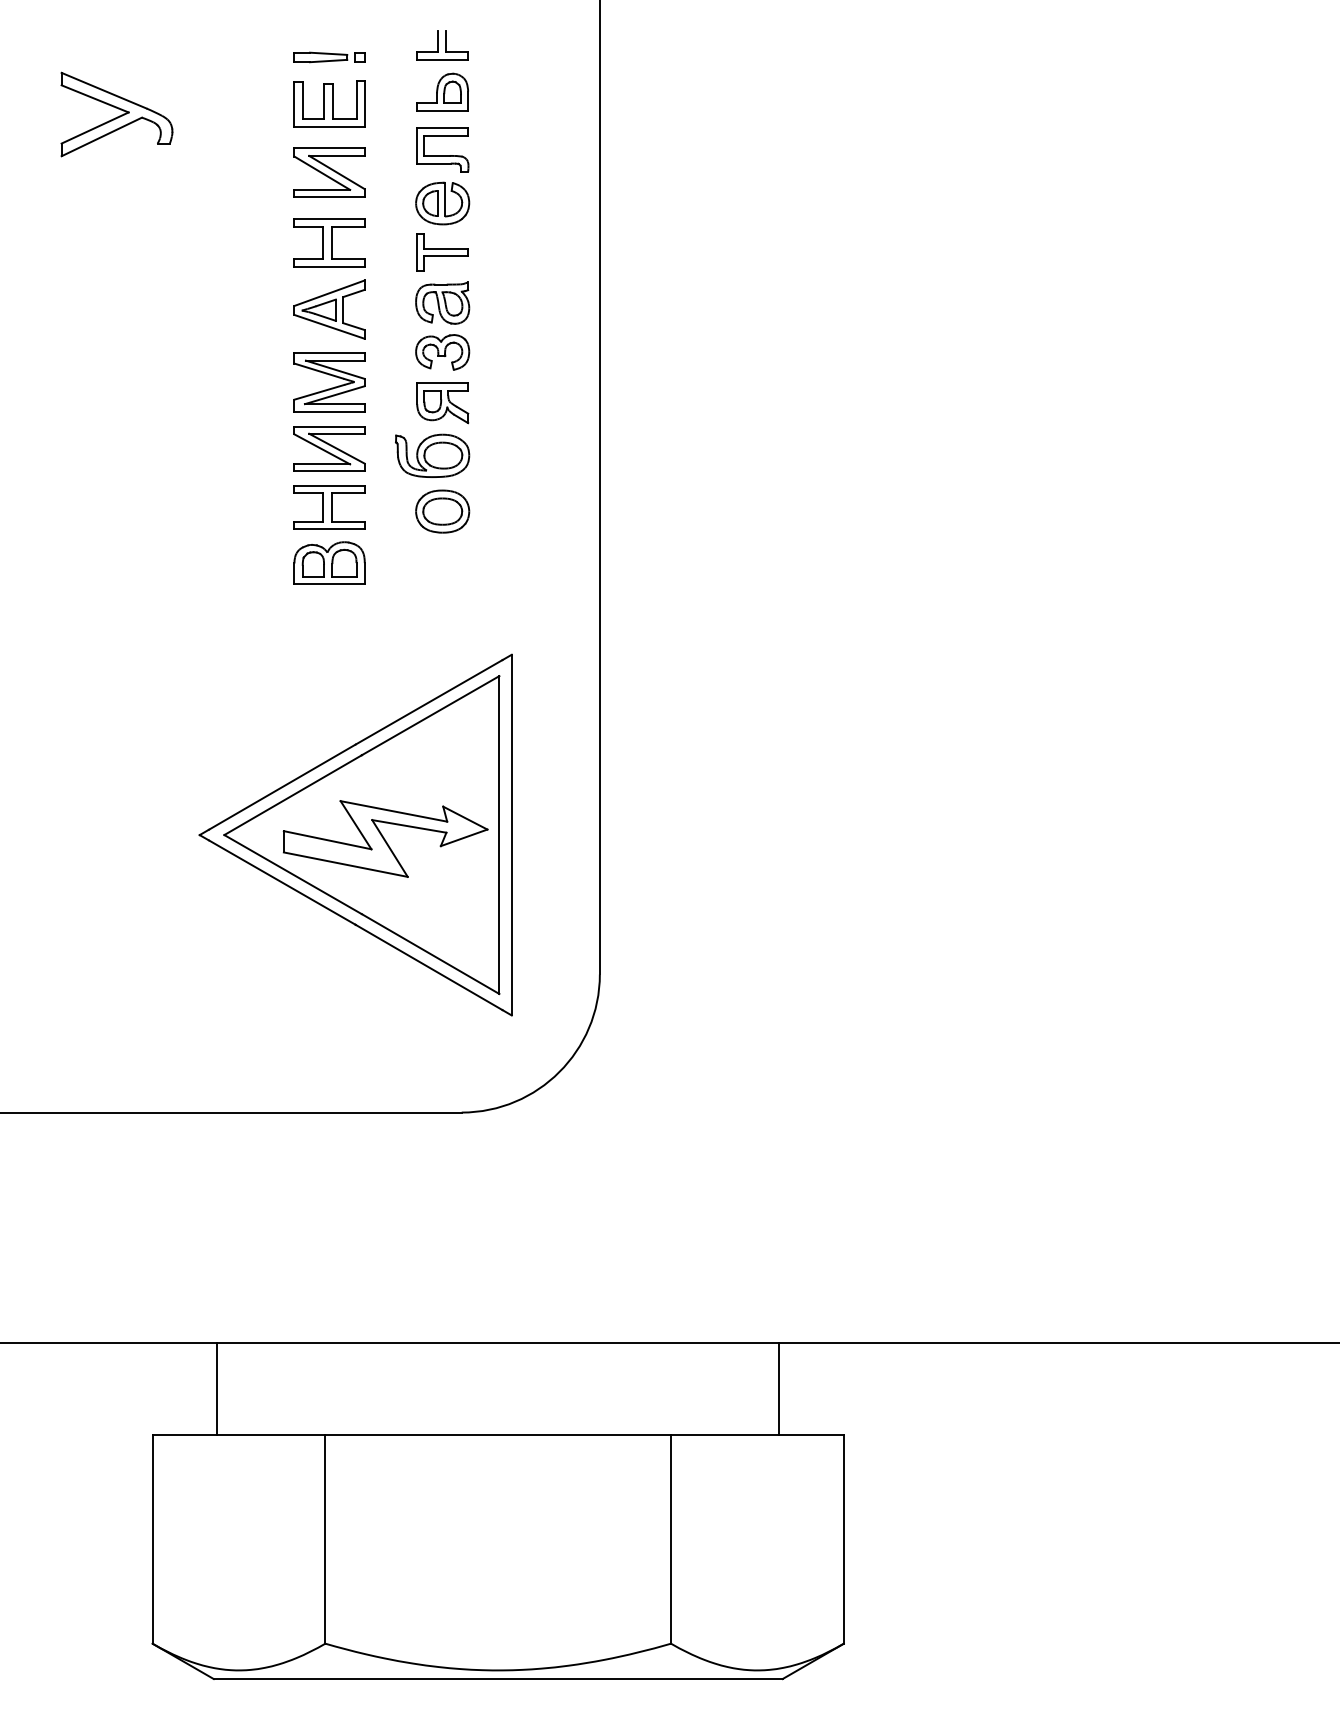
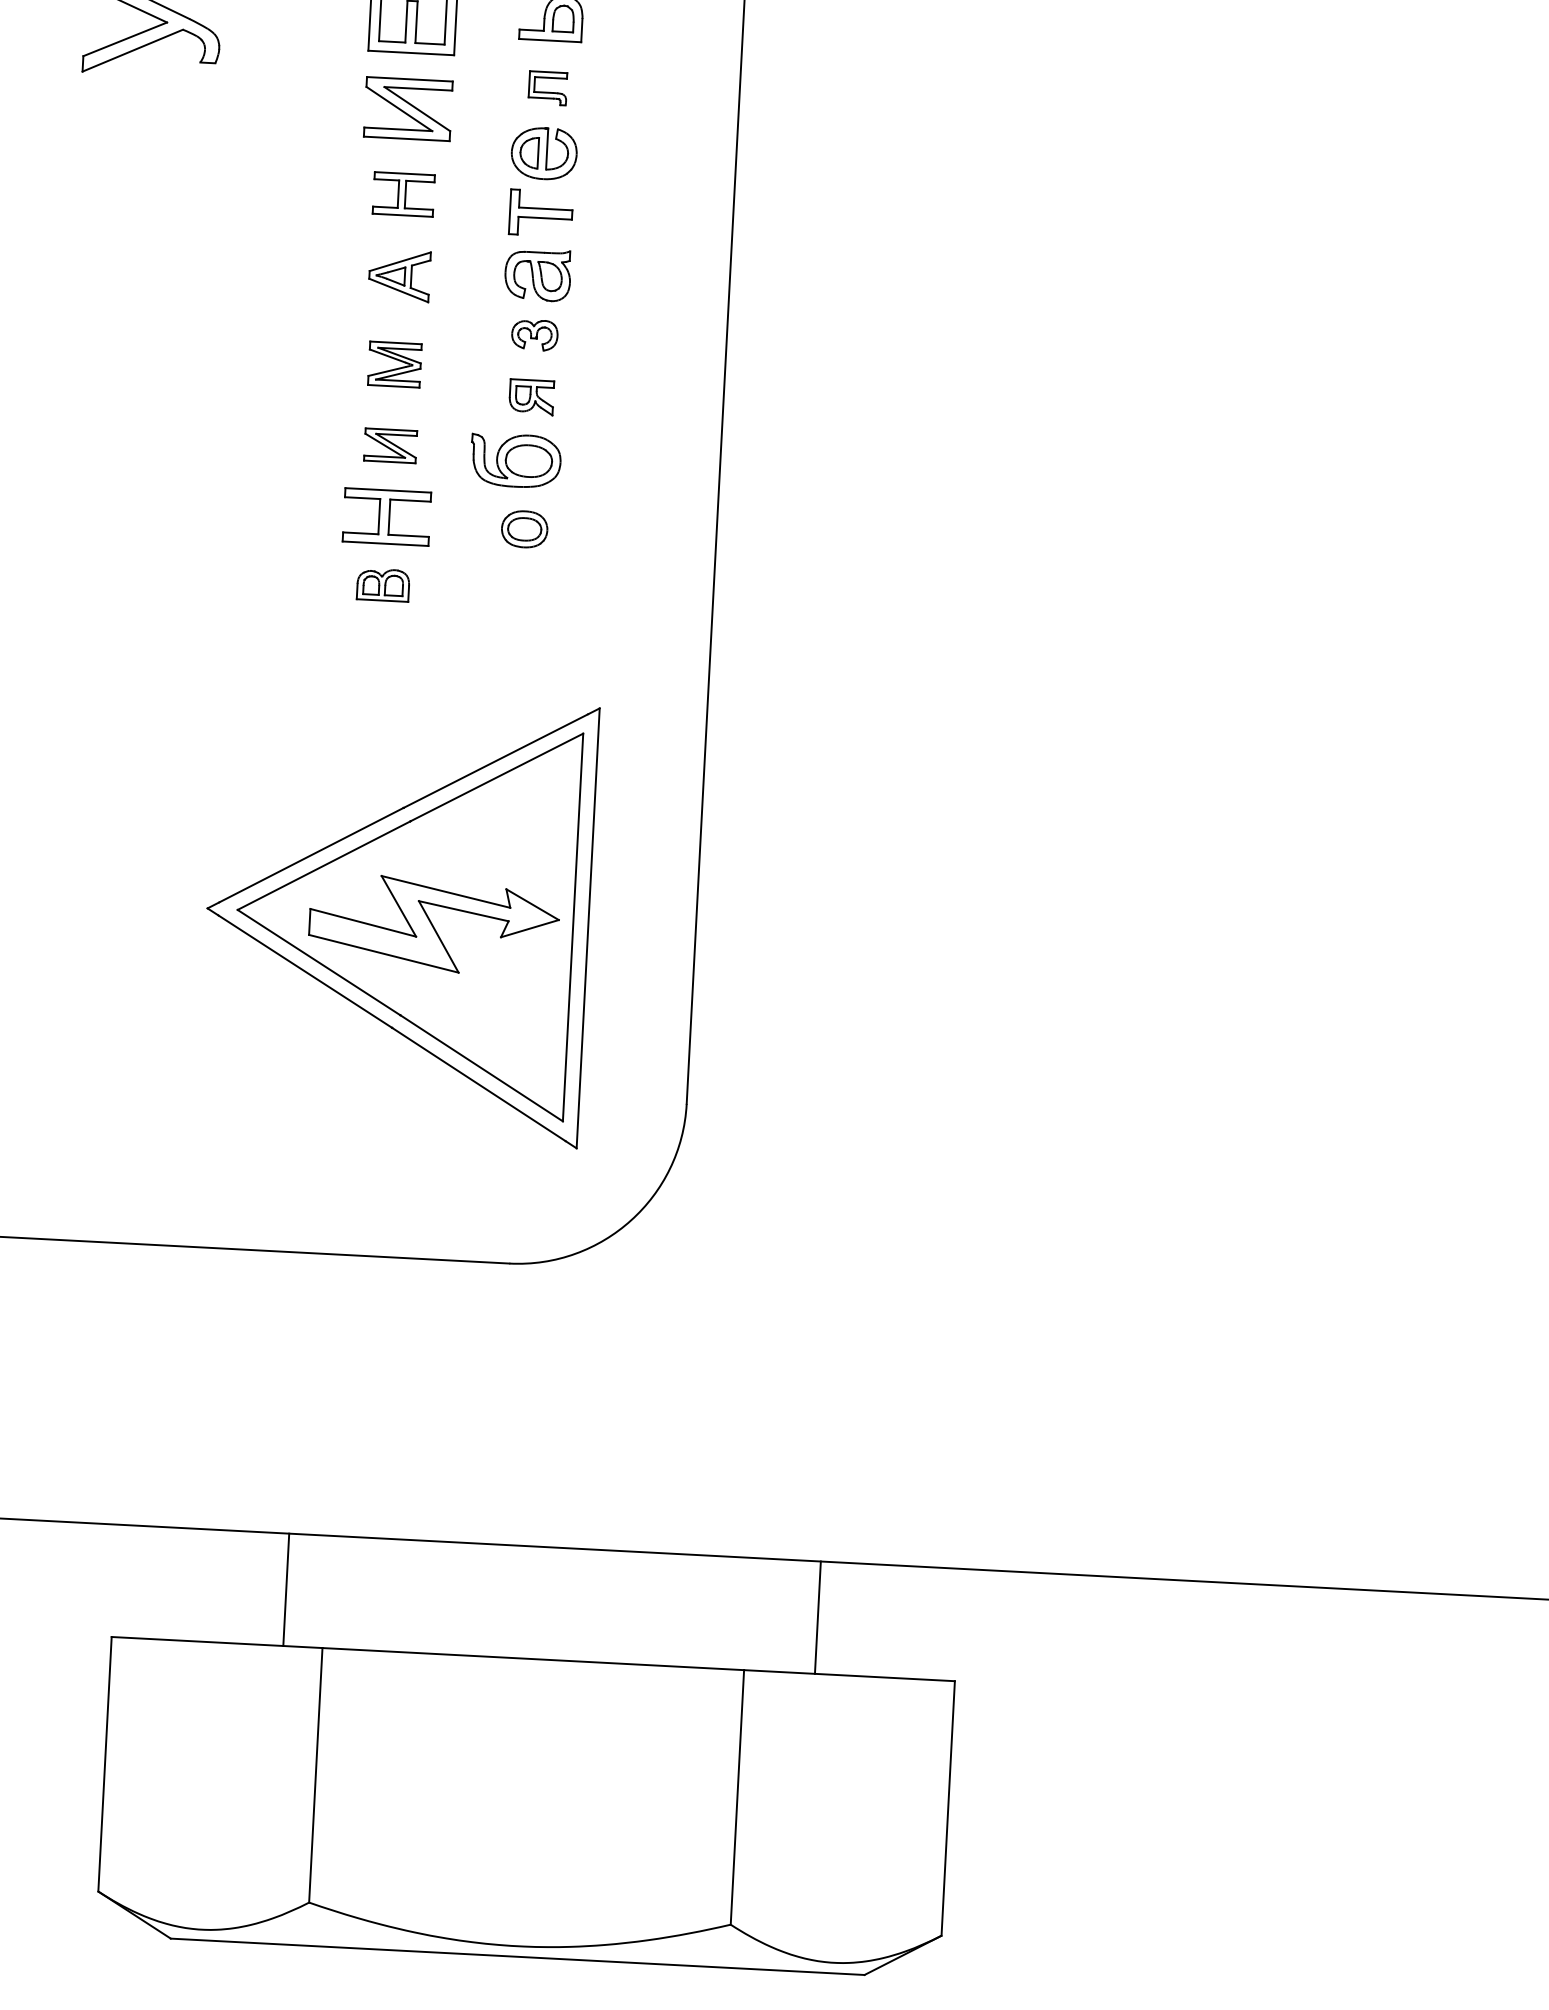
part: (442, 149) -> (547, 87), size x0.6
part: (329, 242) -> (403, 193), size x0.7
part: (329, 309) -> (399, 275), size x0.7
part: (442, 352) -> (534, 335), size x0.7
part: (329, 382) -> (394, 364), size x0.6
part: (442, 403) -> (531, 397), size x0.7
part: (329, 448) -> (390, 445), size x0.6
part: (442, 511) -> (524, 529), size x0.7
part: (329, 562) -> (383, 584), size x0.6
line: (217, 1388) -> (286, 1589), moved
line: (779, 1388) -> (818, 1617), moved

